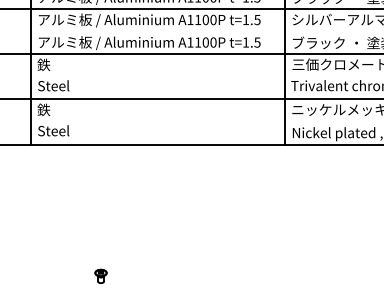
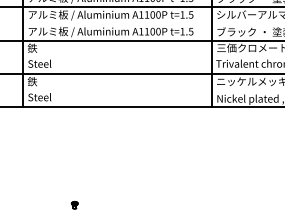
part: (100, 276) -> (74, 205), size x0.71

